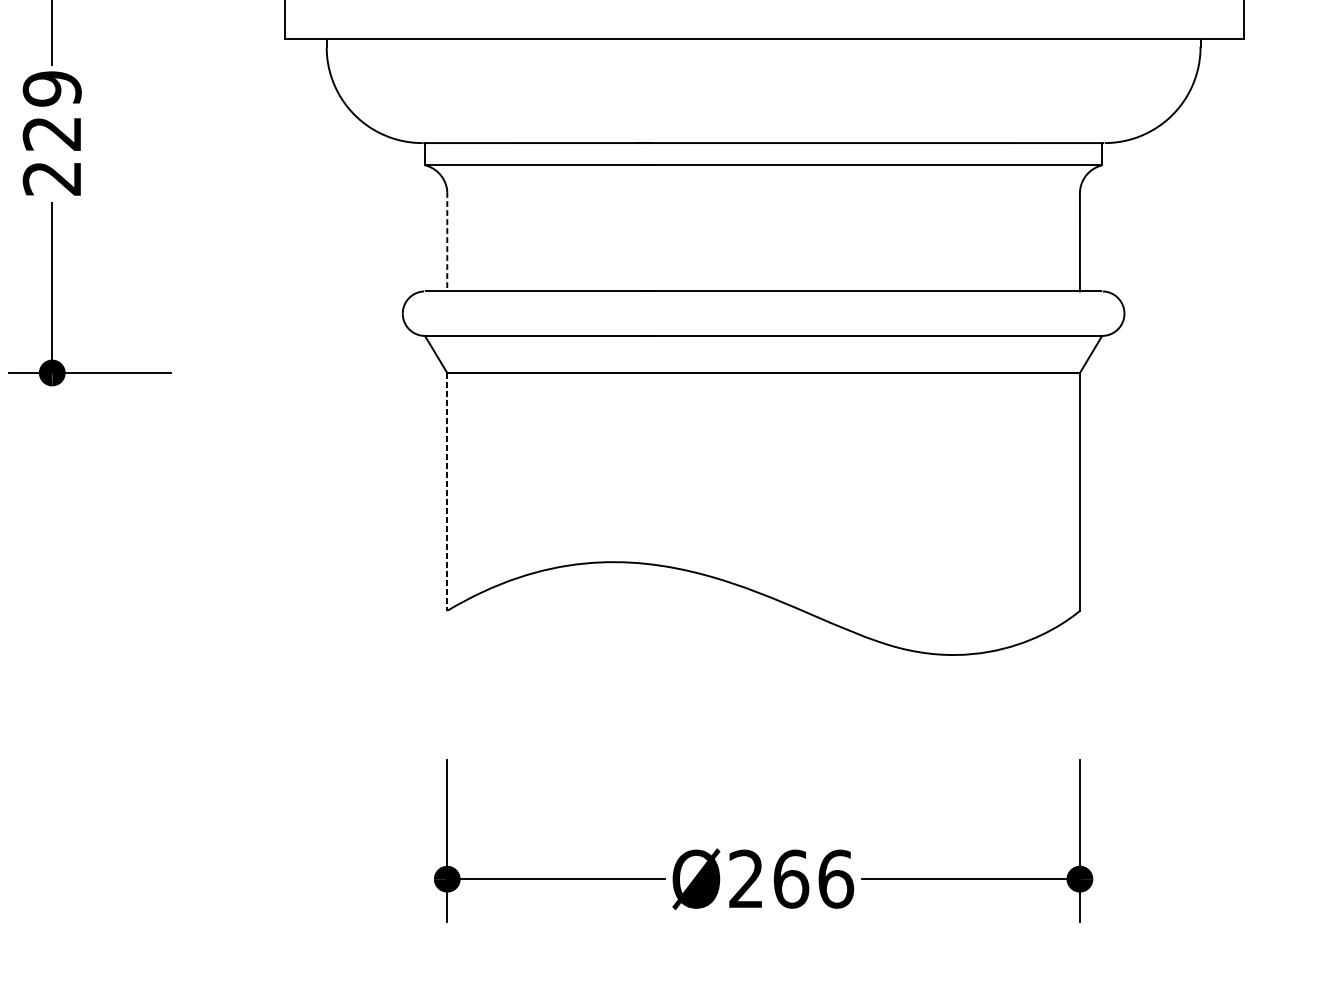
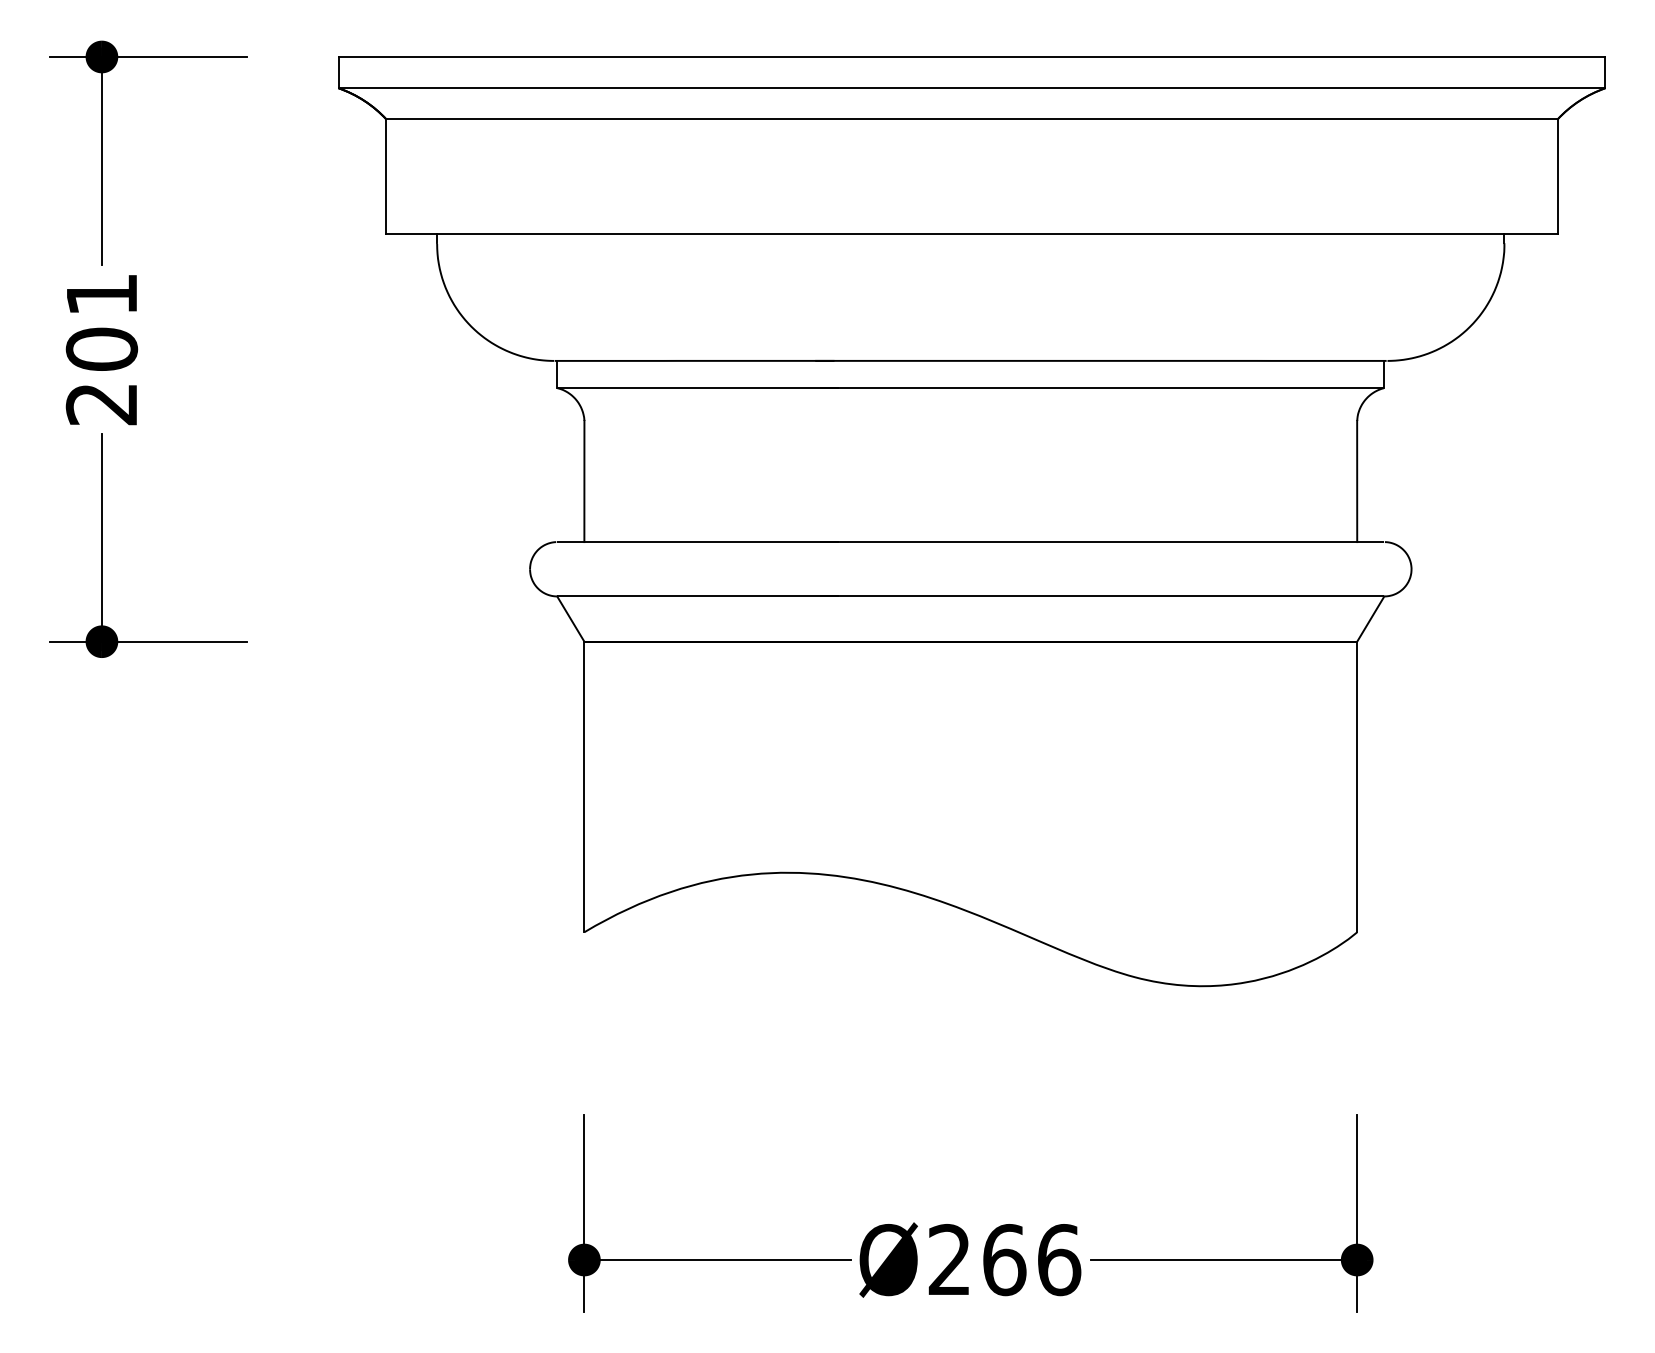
text: (51, 110) -> (101, 321), 229 -> 201
line: (447, 241) -> (584, 481), dashed -> solid
line: (447, 492) -> (584, 787), dashed -> solid

